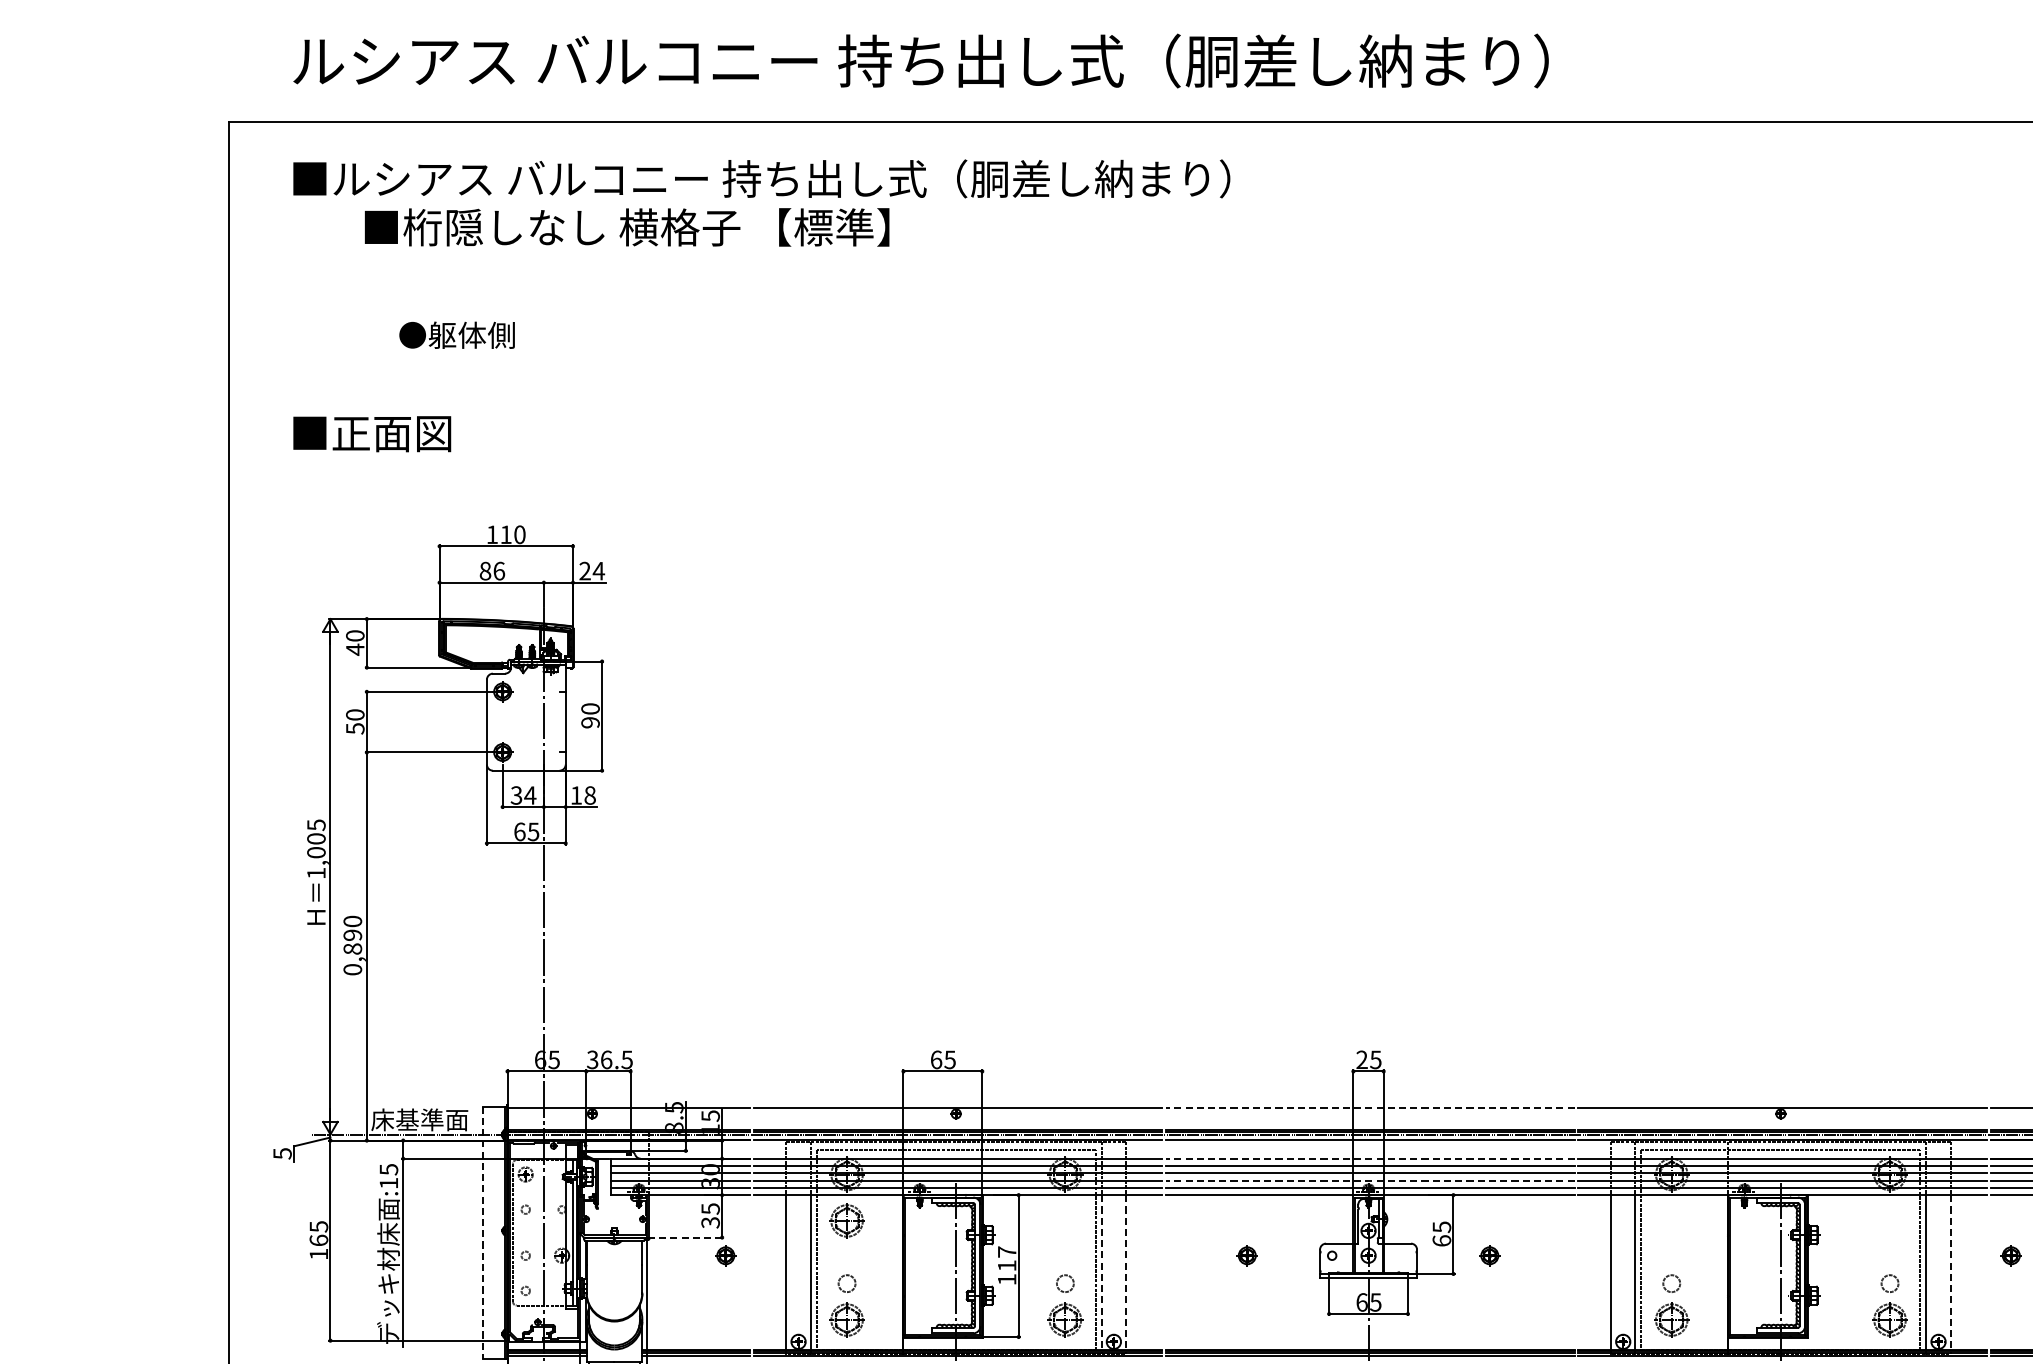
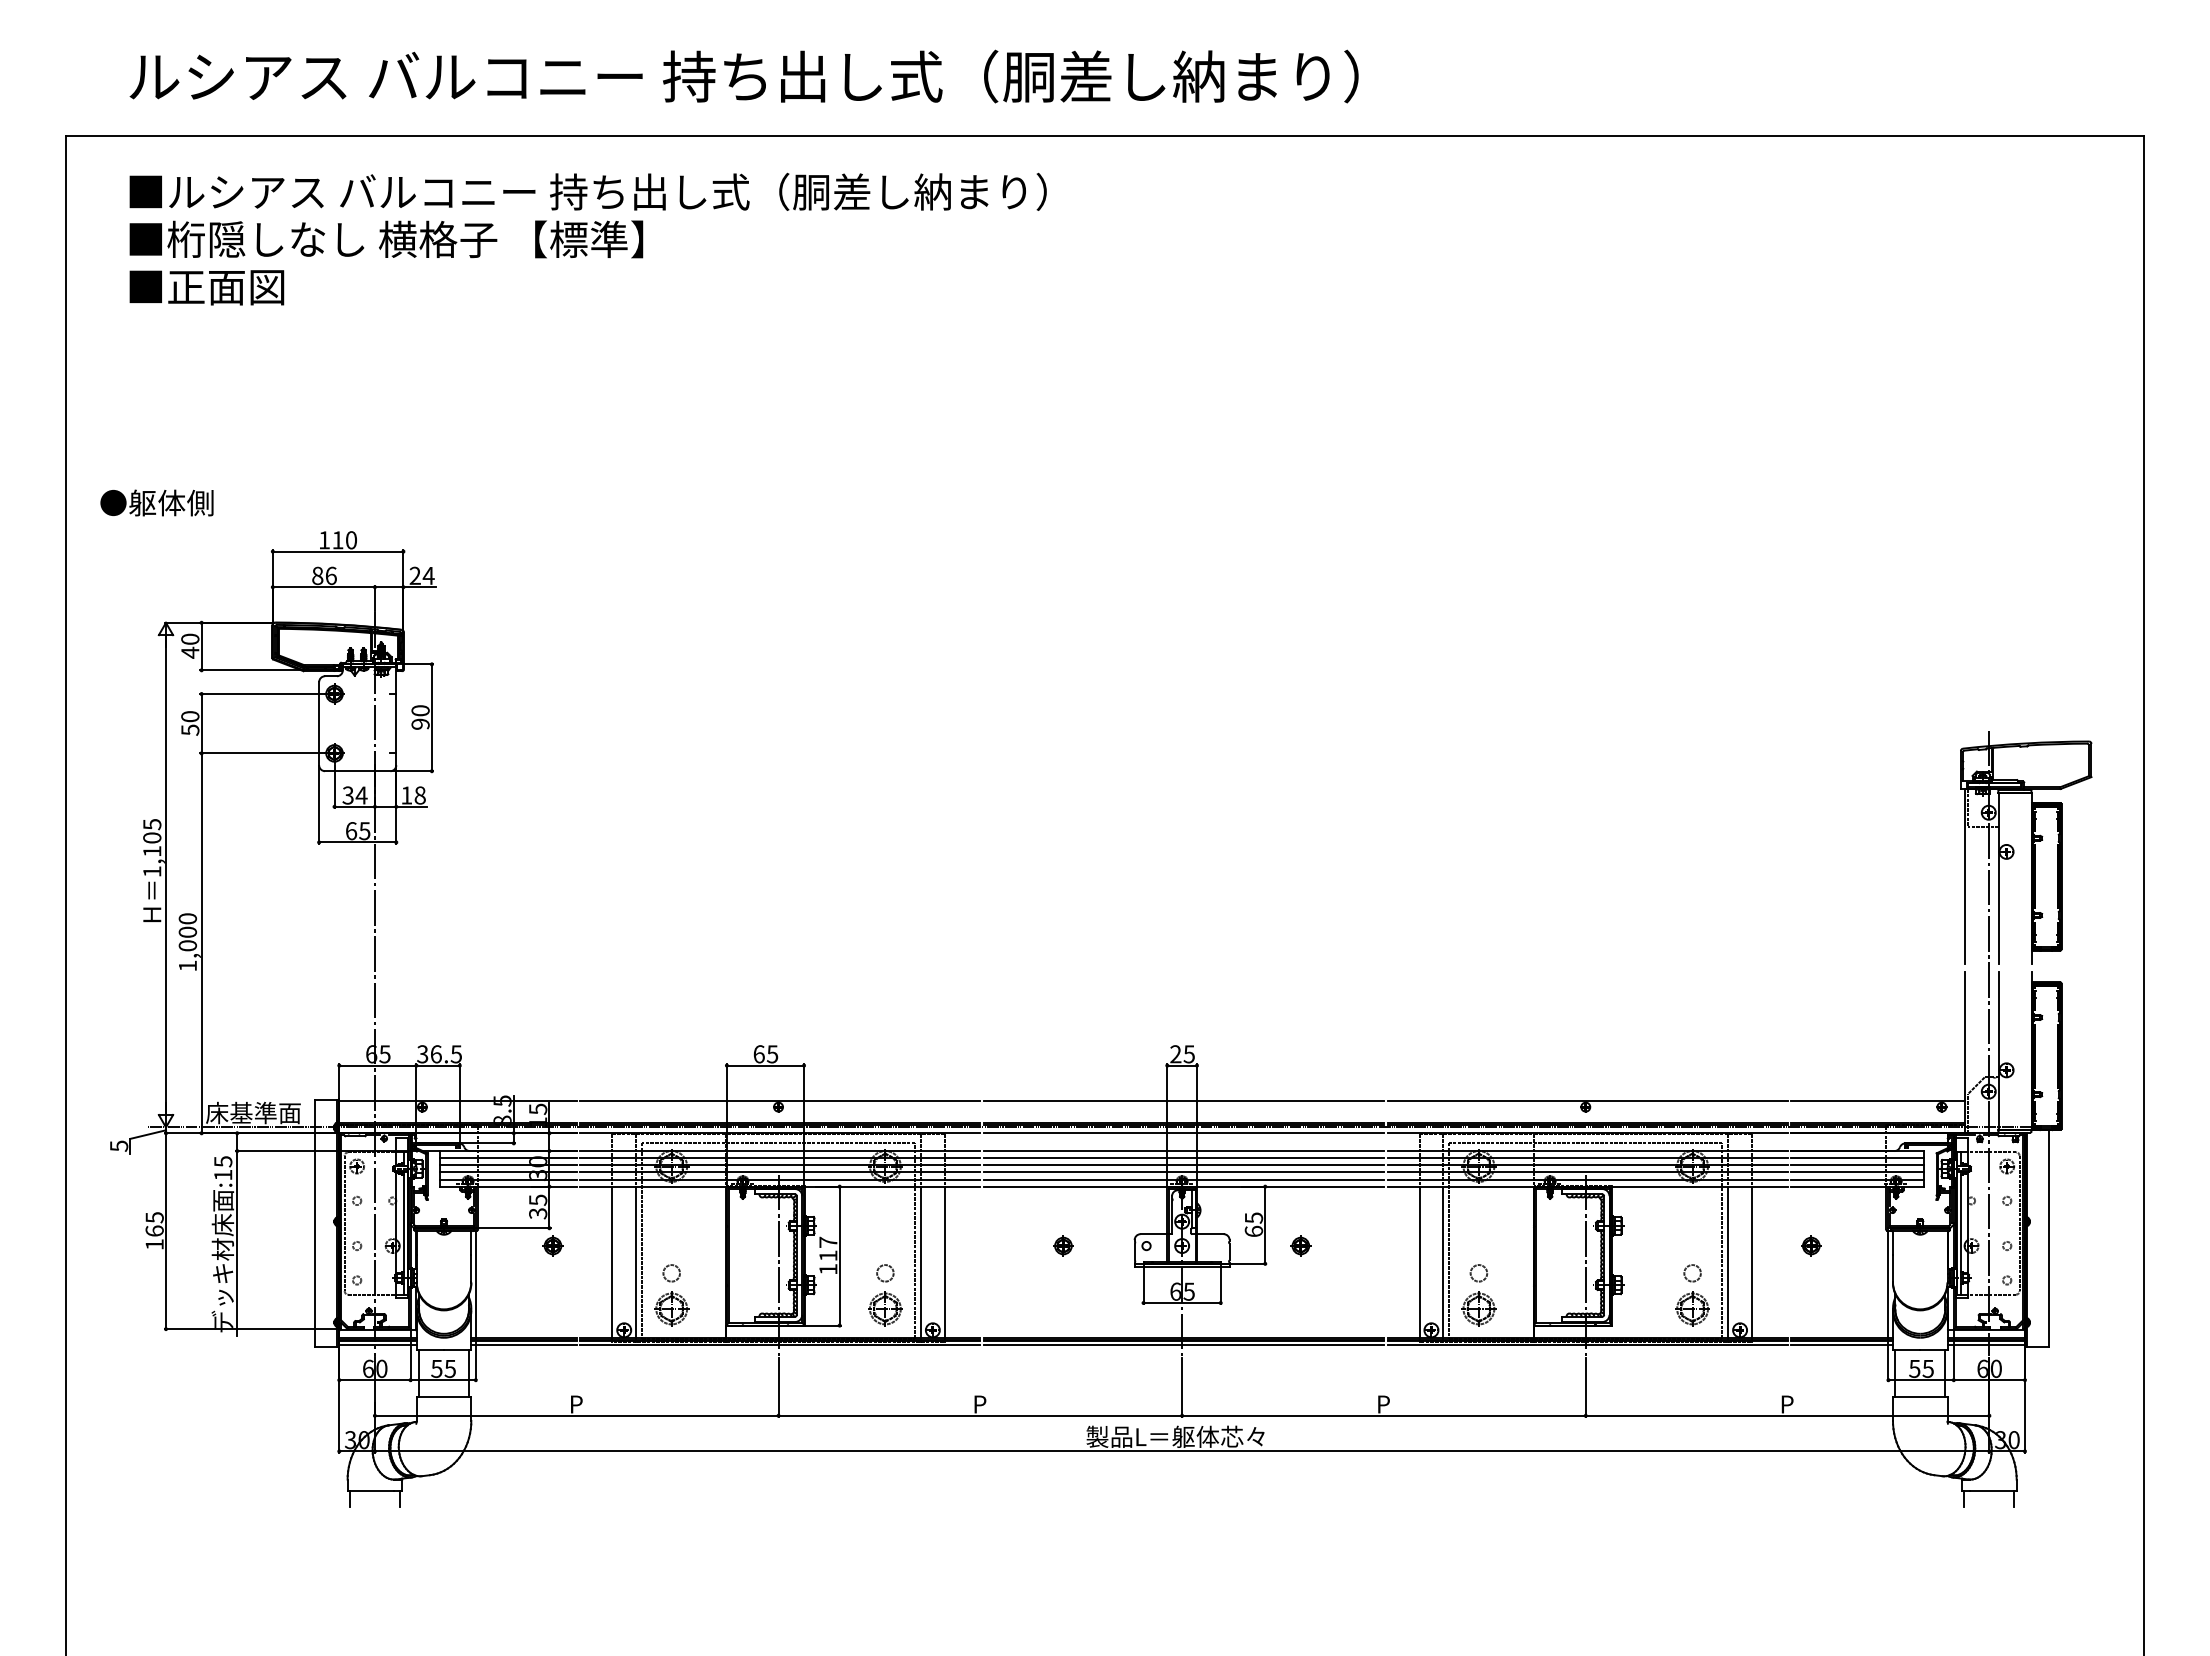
text: (627, 227) -> (386, 239), moved
text: (456, 334) -> (156, 502), moved
text: (371, 433) -> (206, 287), moved
text: (316, 852) -> (152, 851), 1,005 -> 1,105
text: (352, 951) -> (187, 948), 0,890 -> 1,000
line: (1369, 1108) -> (1183, 1101), dashed -> solid
line: (1369, 1159) -> (1183, 1151), dashed -> solid
line: (1369, 1180) -> (1183, 1172), dashed -> solid
part: (846, 1220) -> (671, 1211), removed
line: (482, 1232) -> (314, 1223), dashed -> solid
line: (685, 1237) -> (513, 1228), dashed -> solid
line: (1102, 1274) -> (921, 1264), dashed -> solid
line: (1125, 1274) -> (944, 1264), dashed -> solid
line: (1950, 1274) -> (1751, 1264), dashed -> solid

